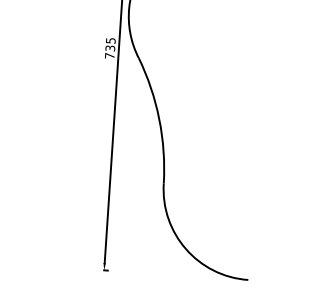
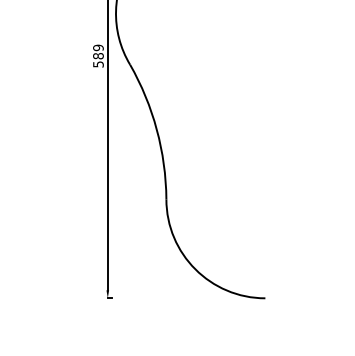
text: (110, 47) -> (98, 55), 735 -> 589

